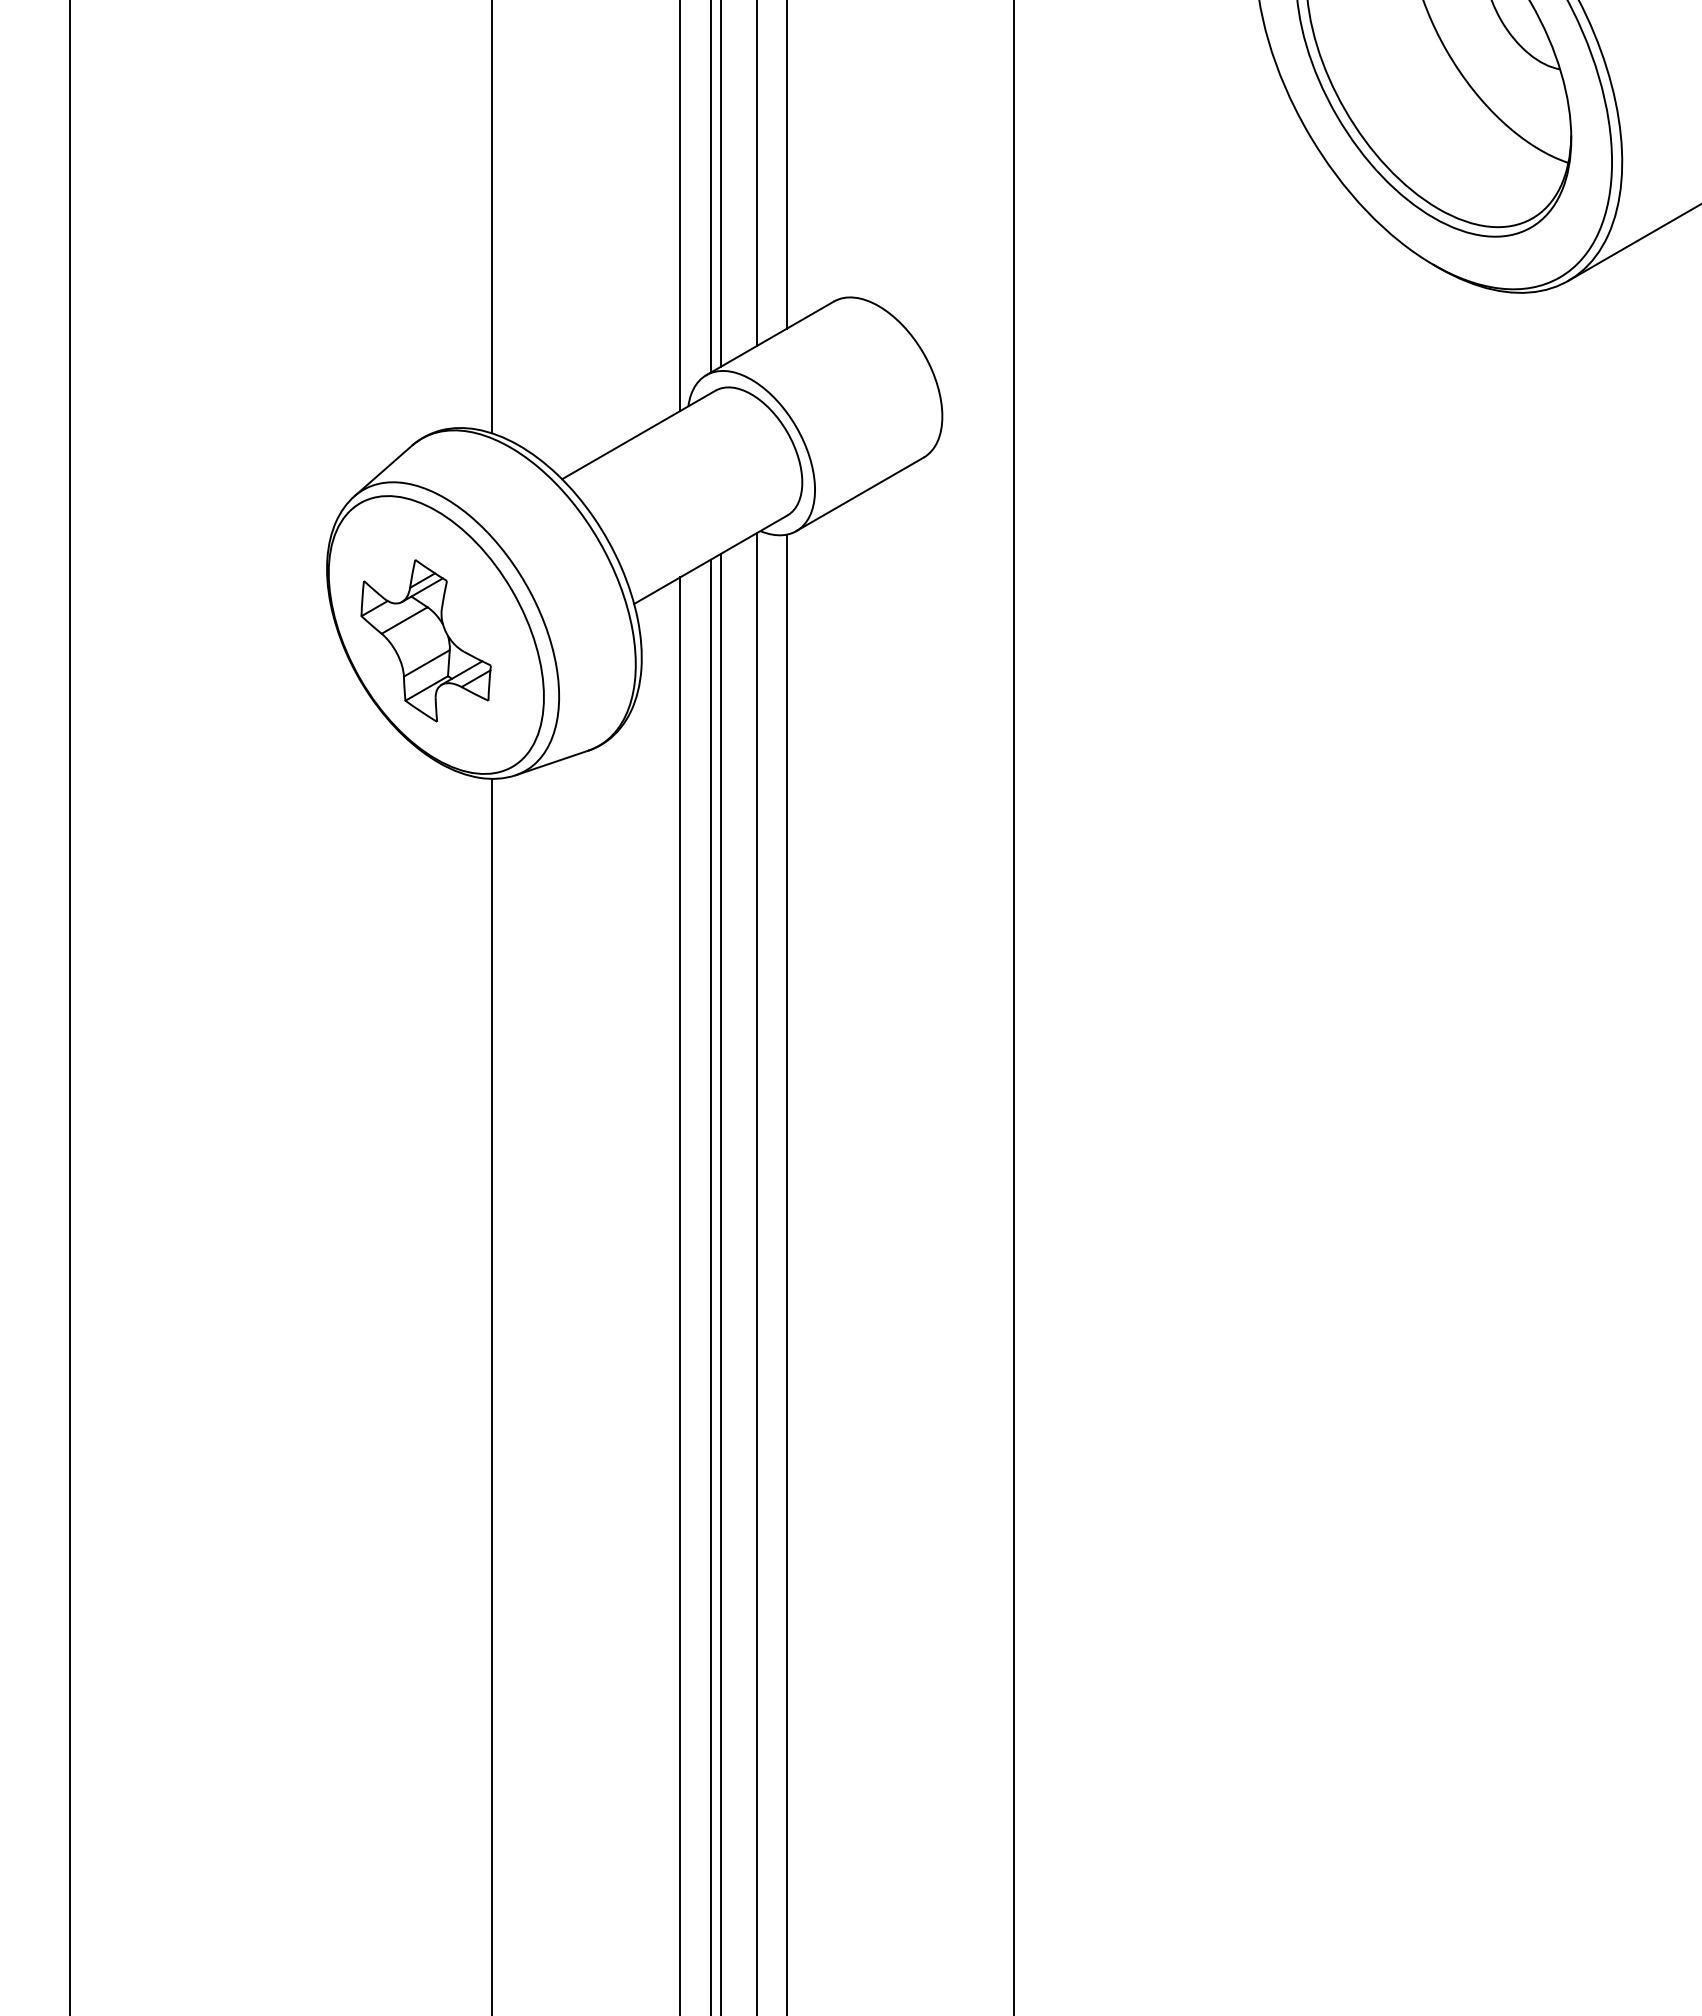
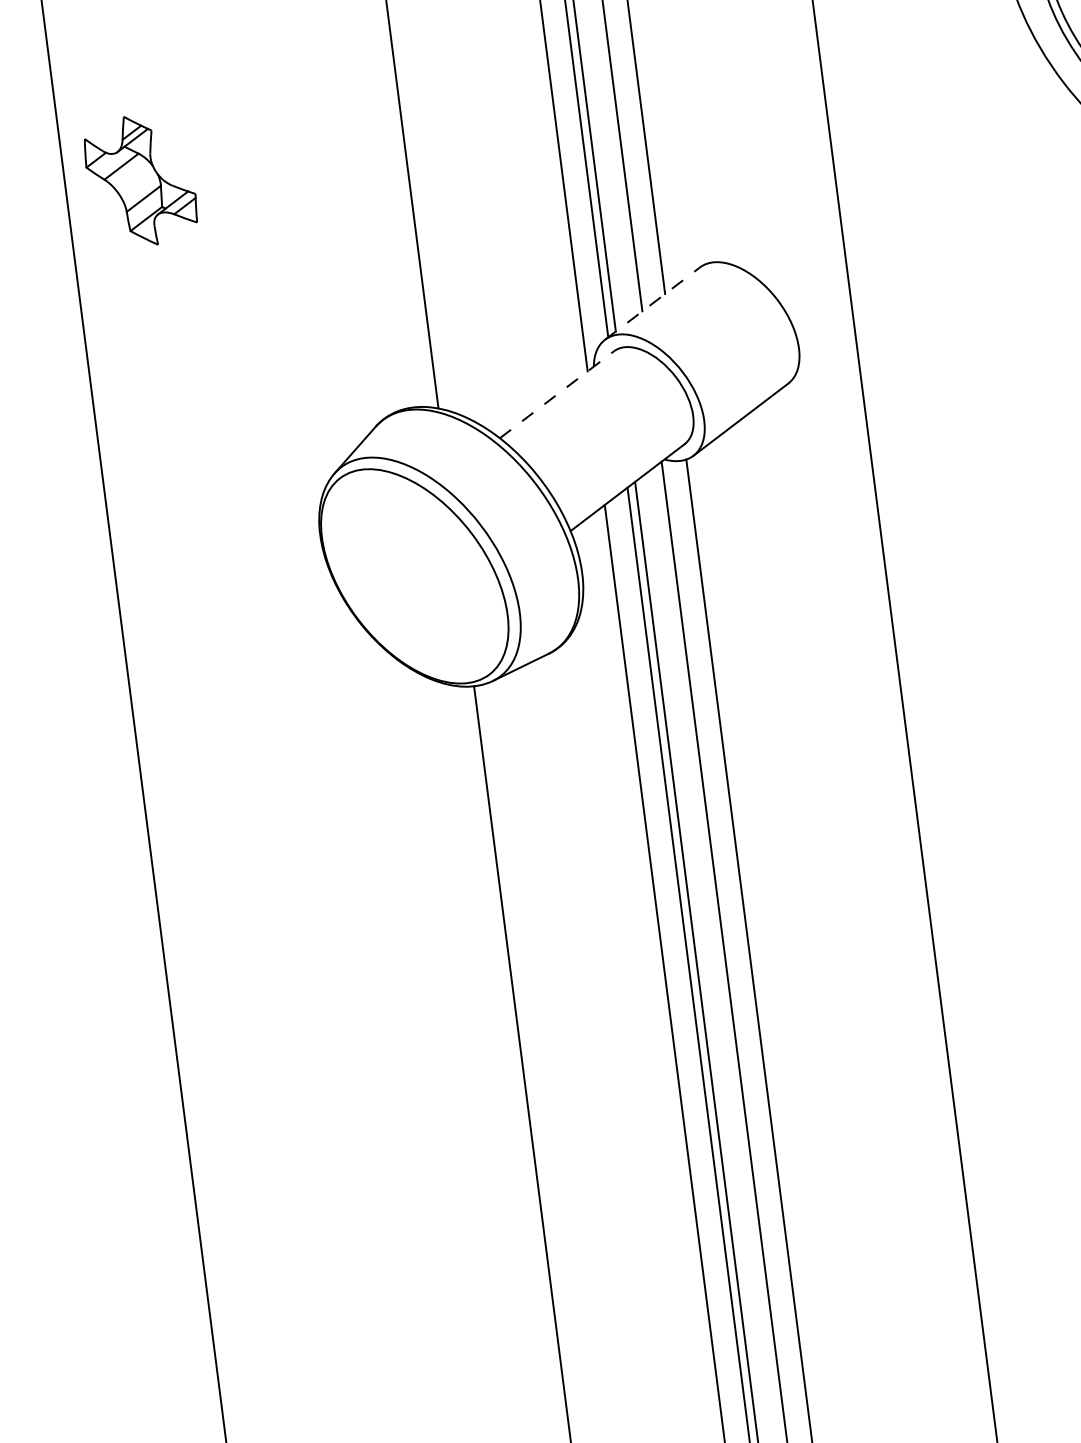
line: (770, 338) -> (652, 303), solid -> dashed
line: (639, 434) -> (557, 394), solid -> dashed
part: (425, 640) -> (140, 180), moved

